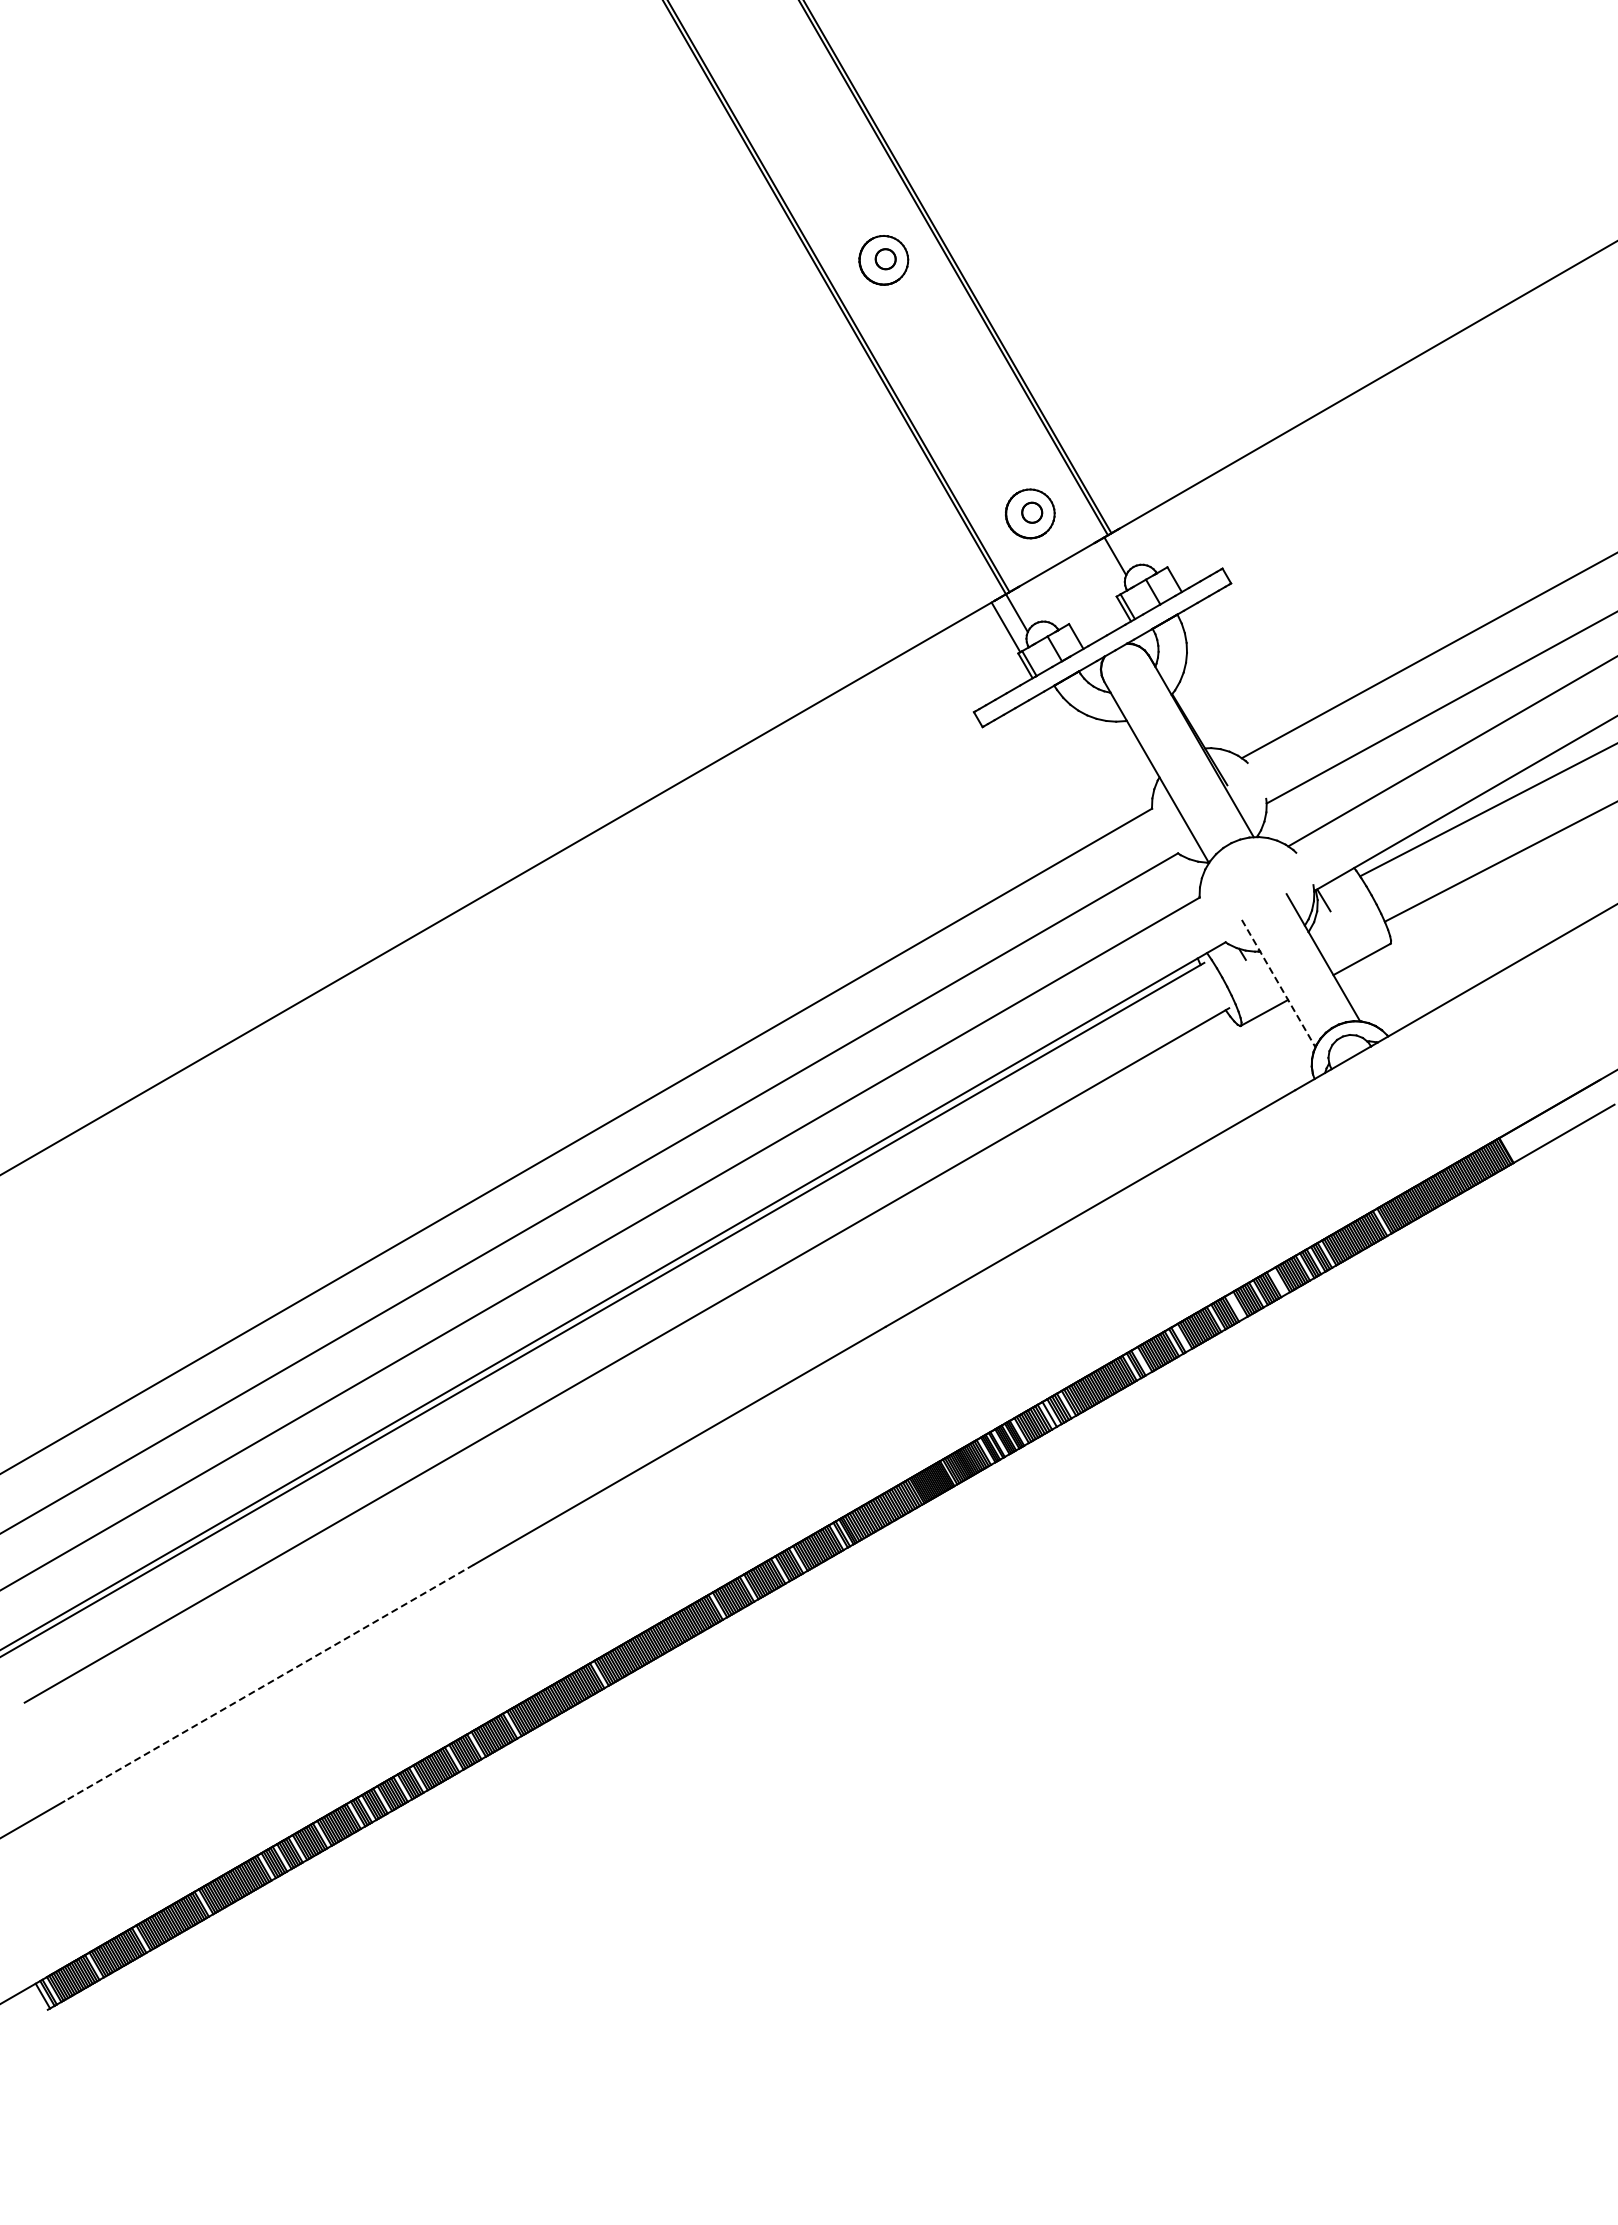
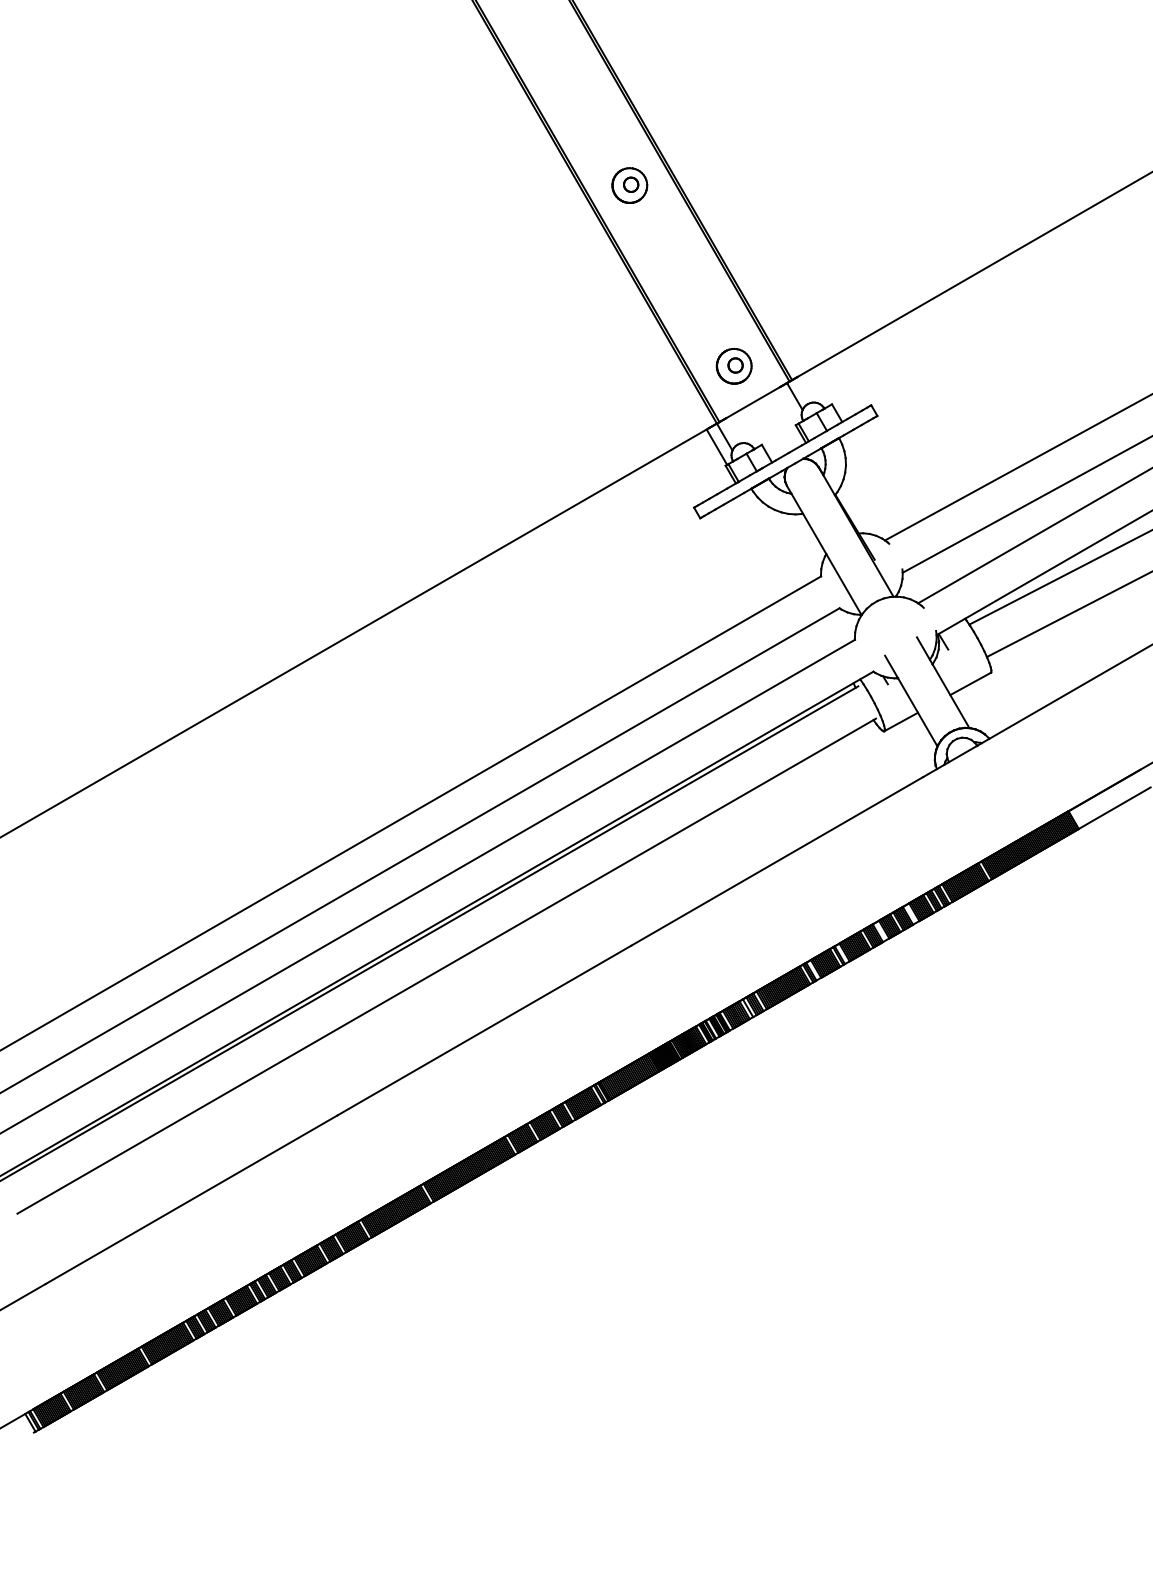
line: (1278, 983) -> (911, 701), dashed -> solid
line: (268, 1683) -> (191, 1200), dashed -> solid

